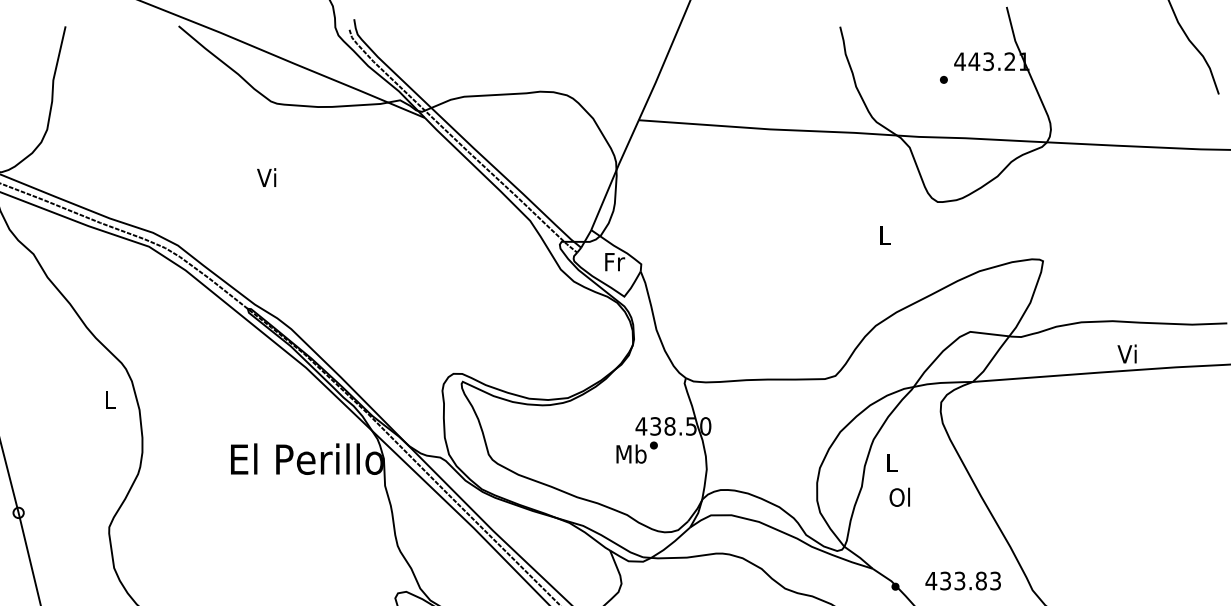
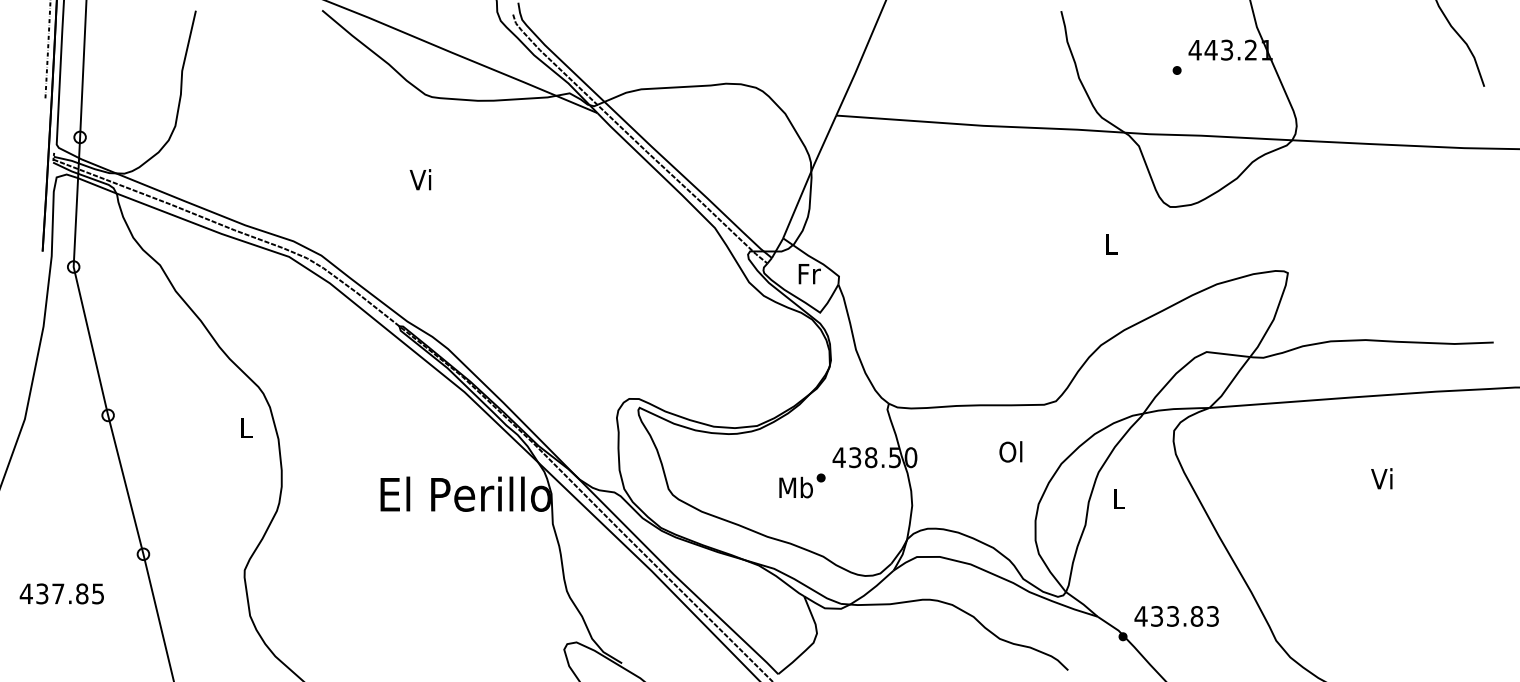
text: (1126, 353) -> (1381, 478), moved
text: (637, 452) -> (802, 485), moved
text: (899, 496) -> (1010, 451), moved
text: (963, 581) -> (1176, 616), moved

